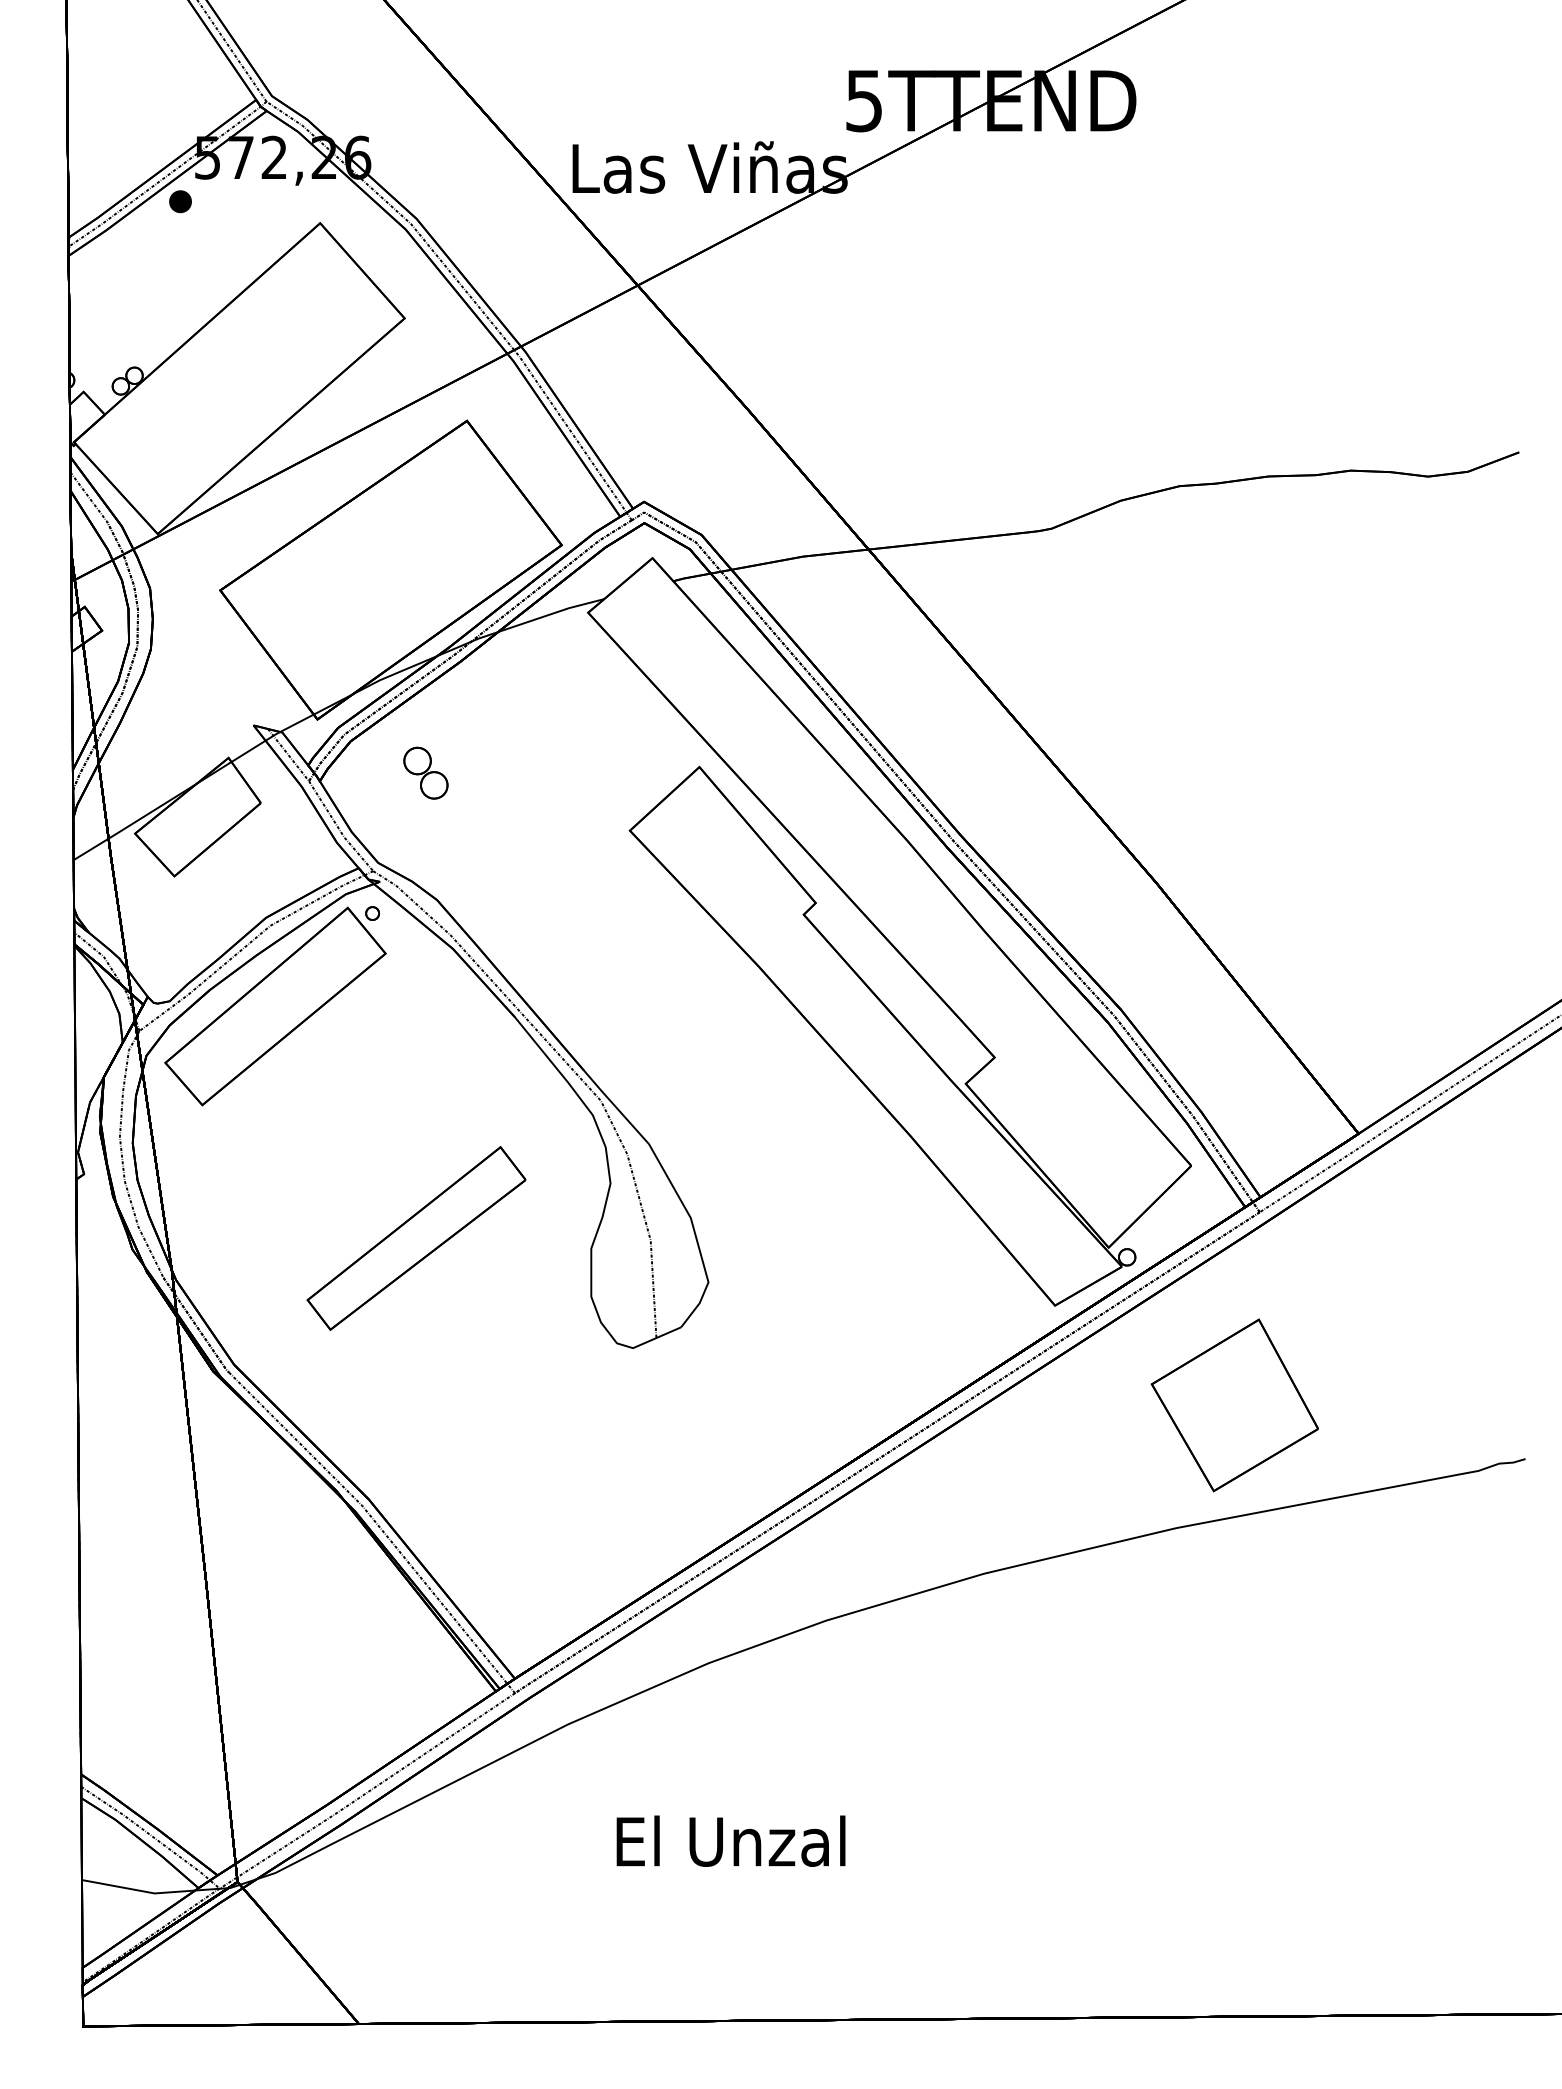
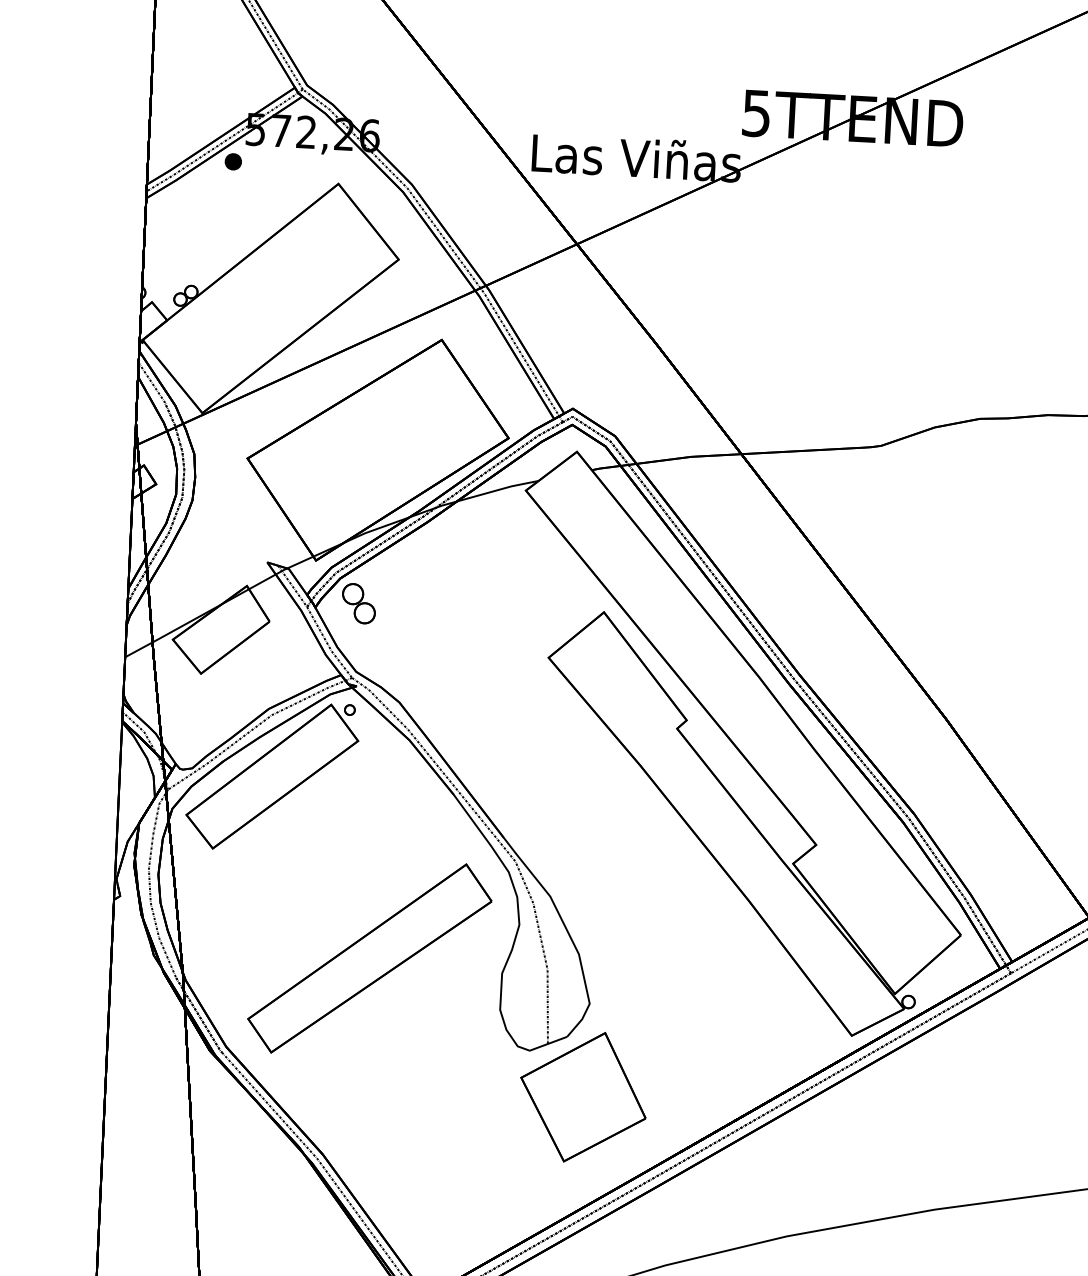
part: (425, 772) -> (358, 603), moved
part: (416, 1238) -> (369, 958), size x1.43
part: (1234, 1405) -> (583, 1097), moved

